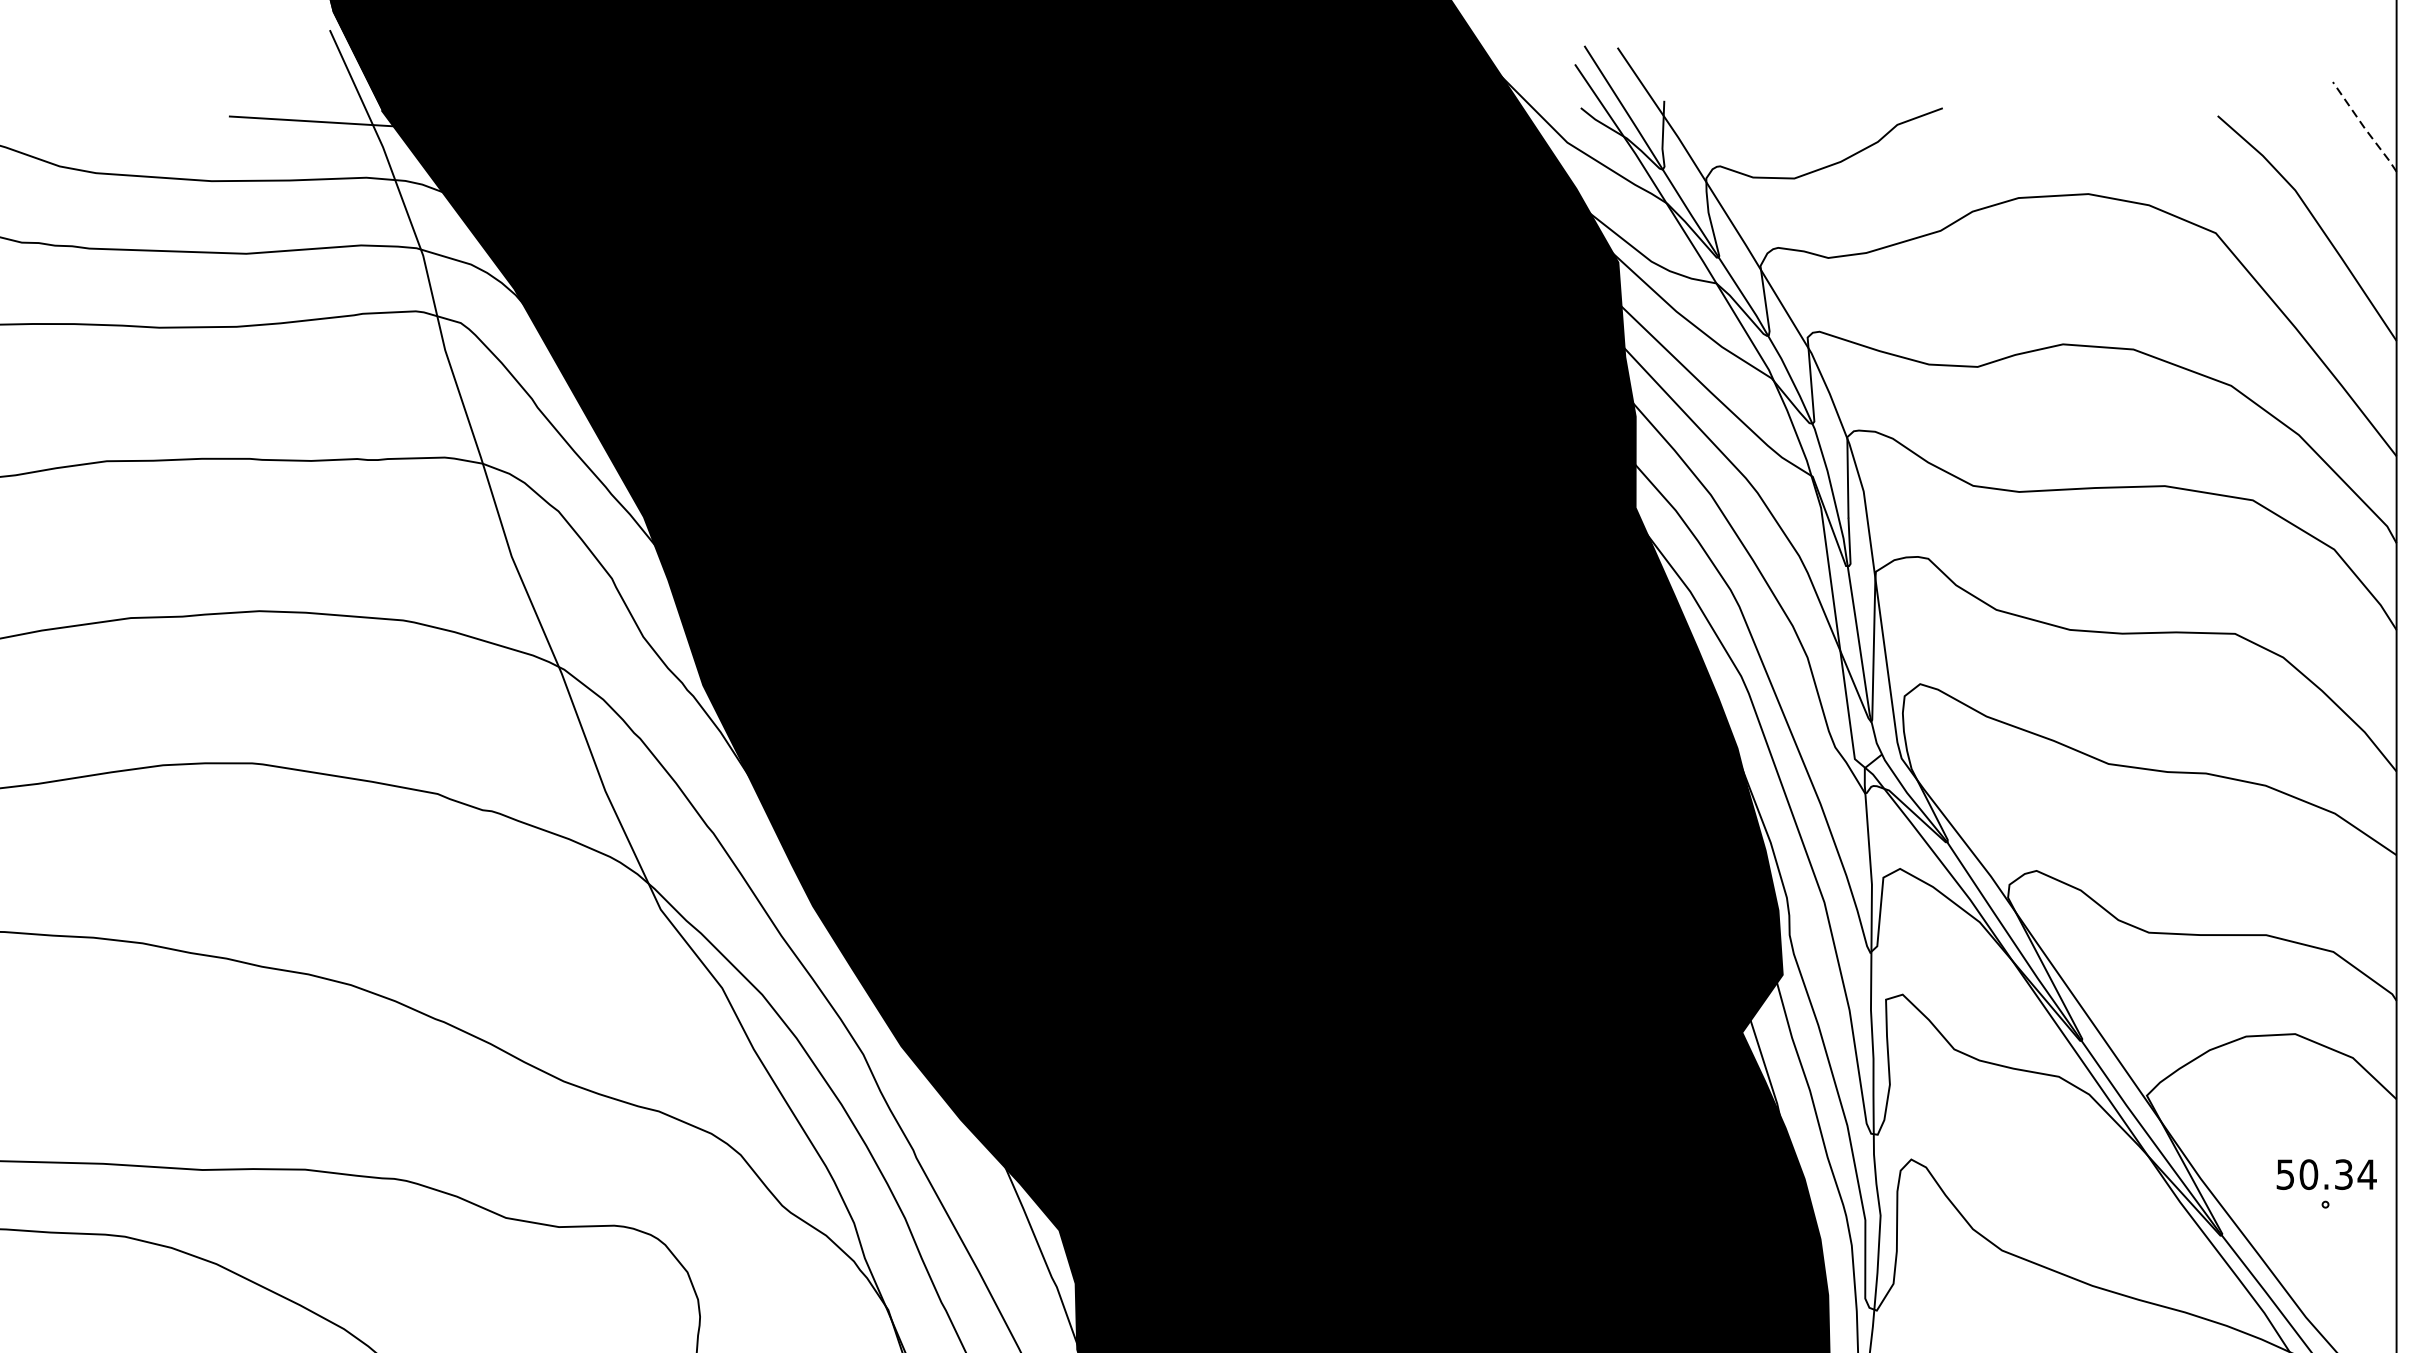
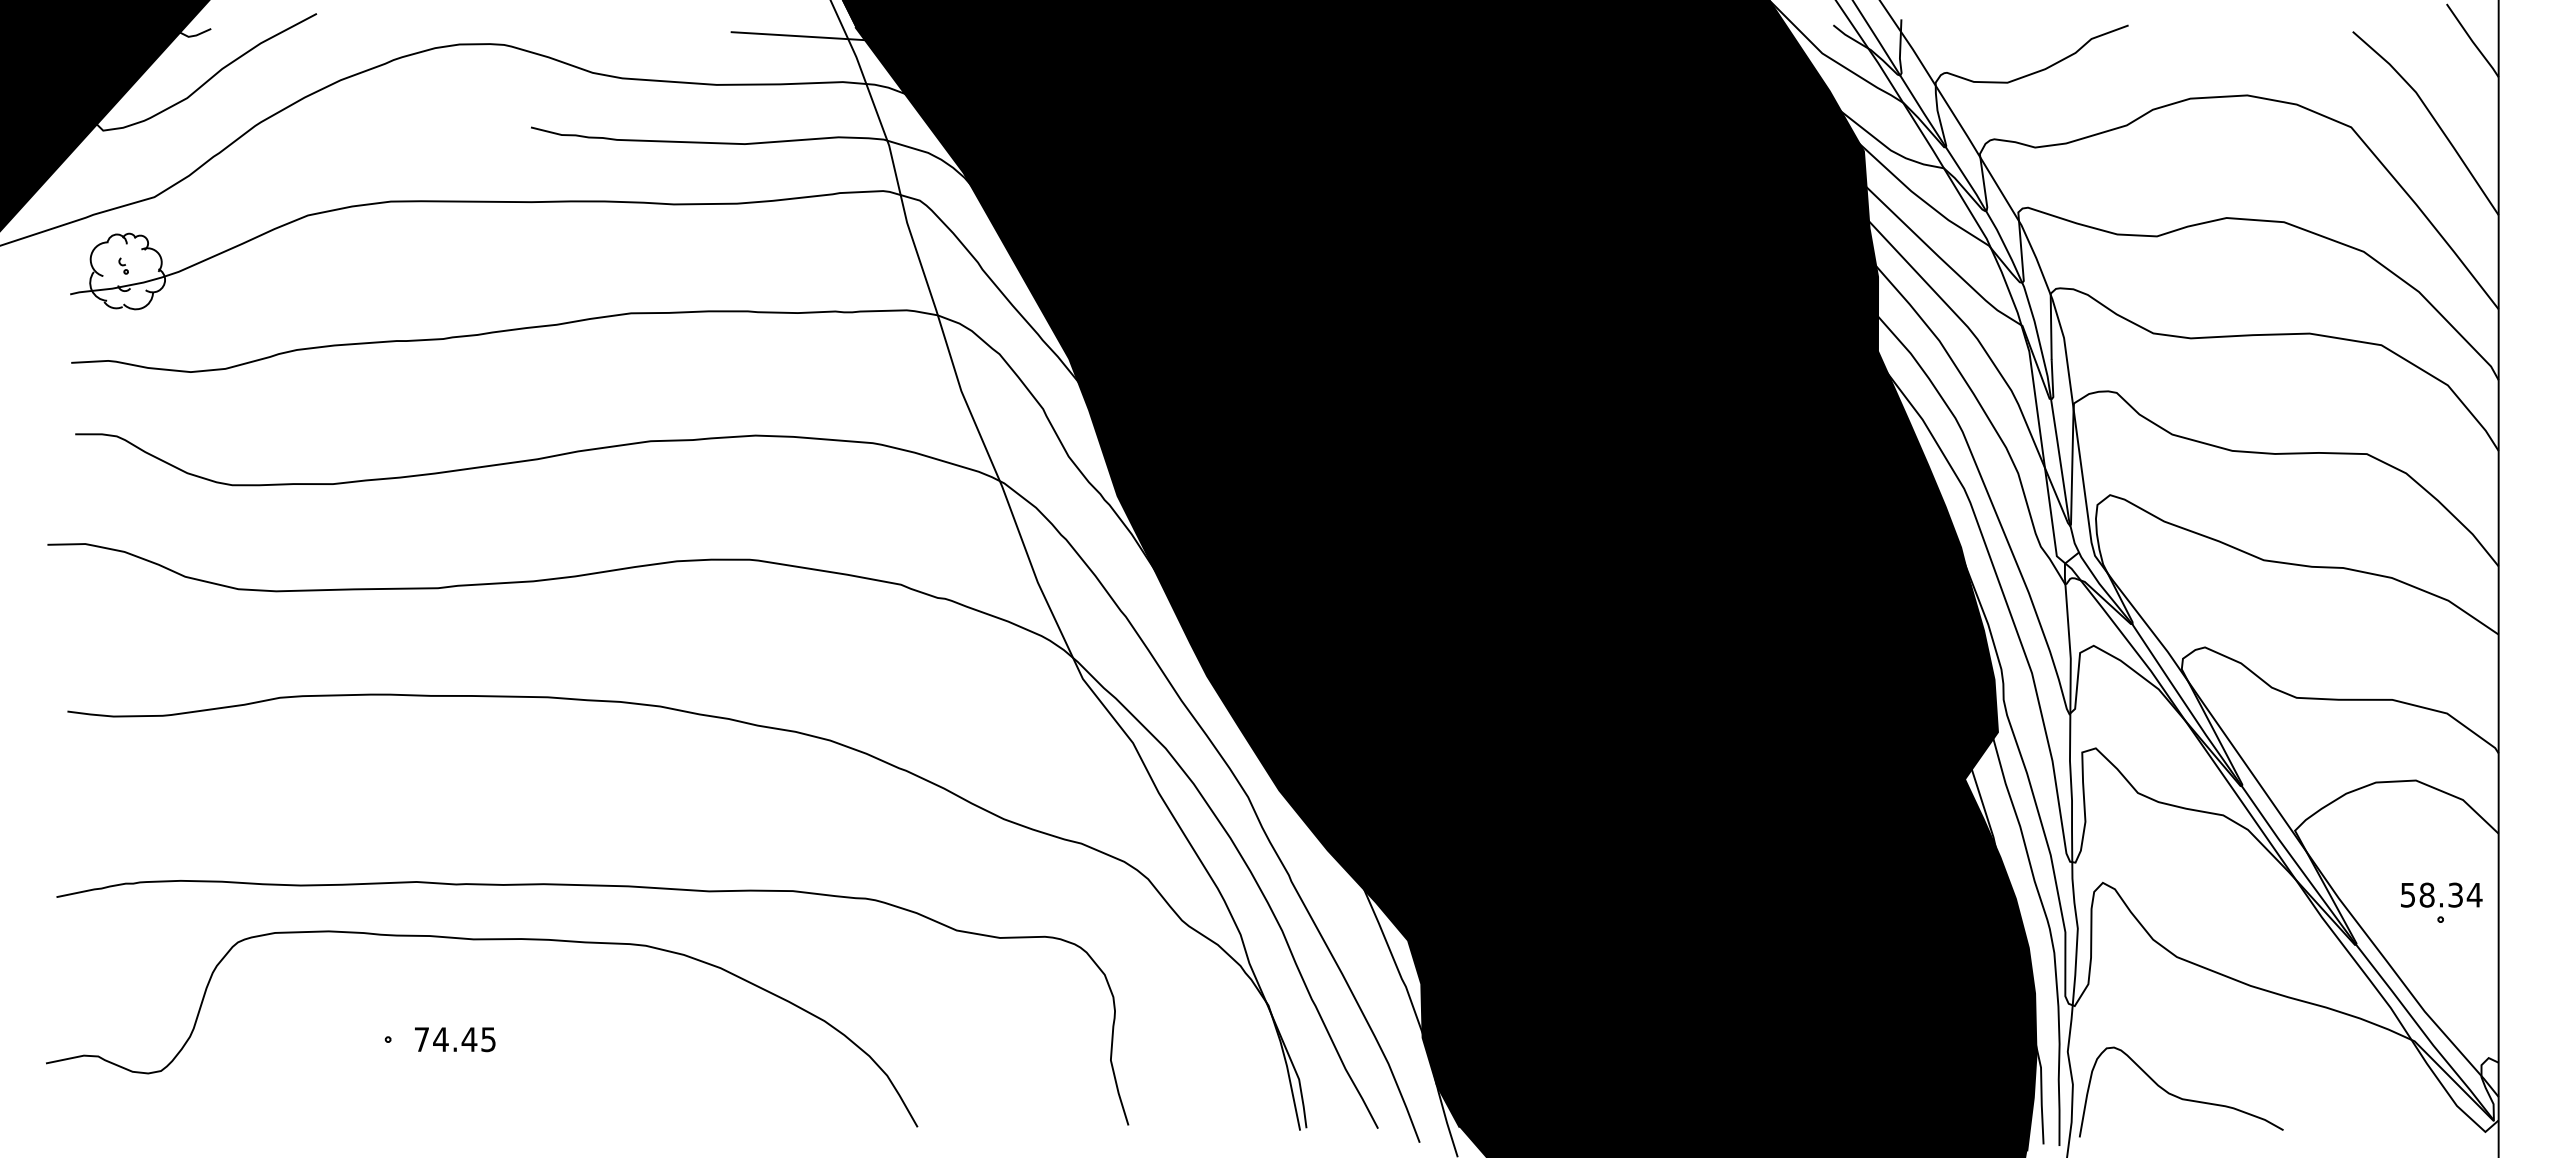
line: (2364, 127) -> (2472, 41), dashed -> solid
text: (2308, 1175) -> (2426, 895), 50.34 -> 58.34

